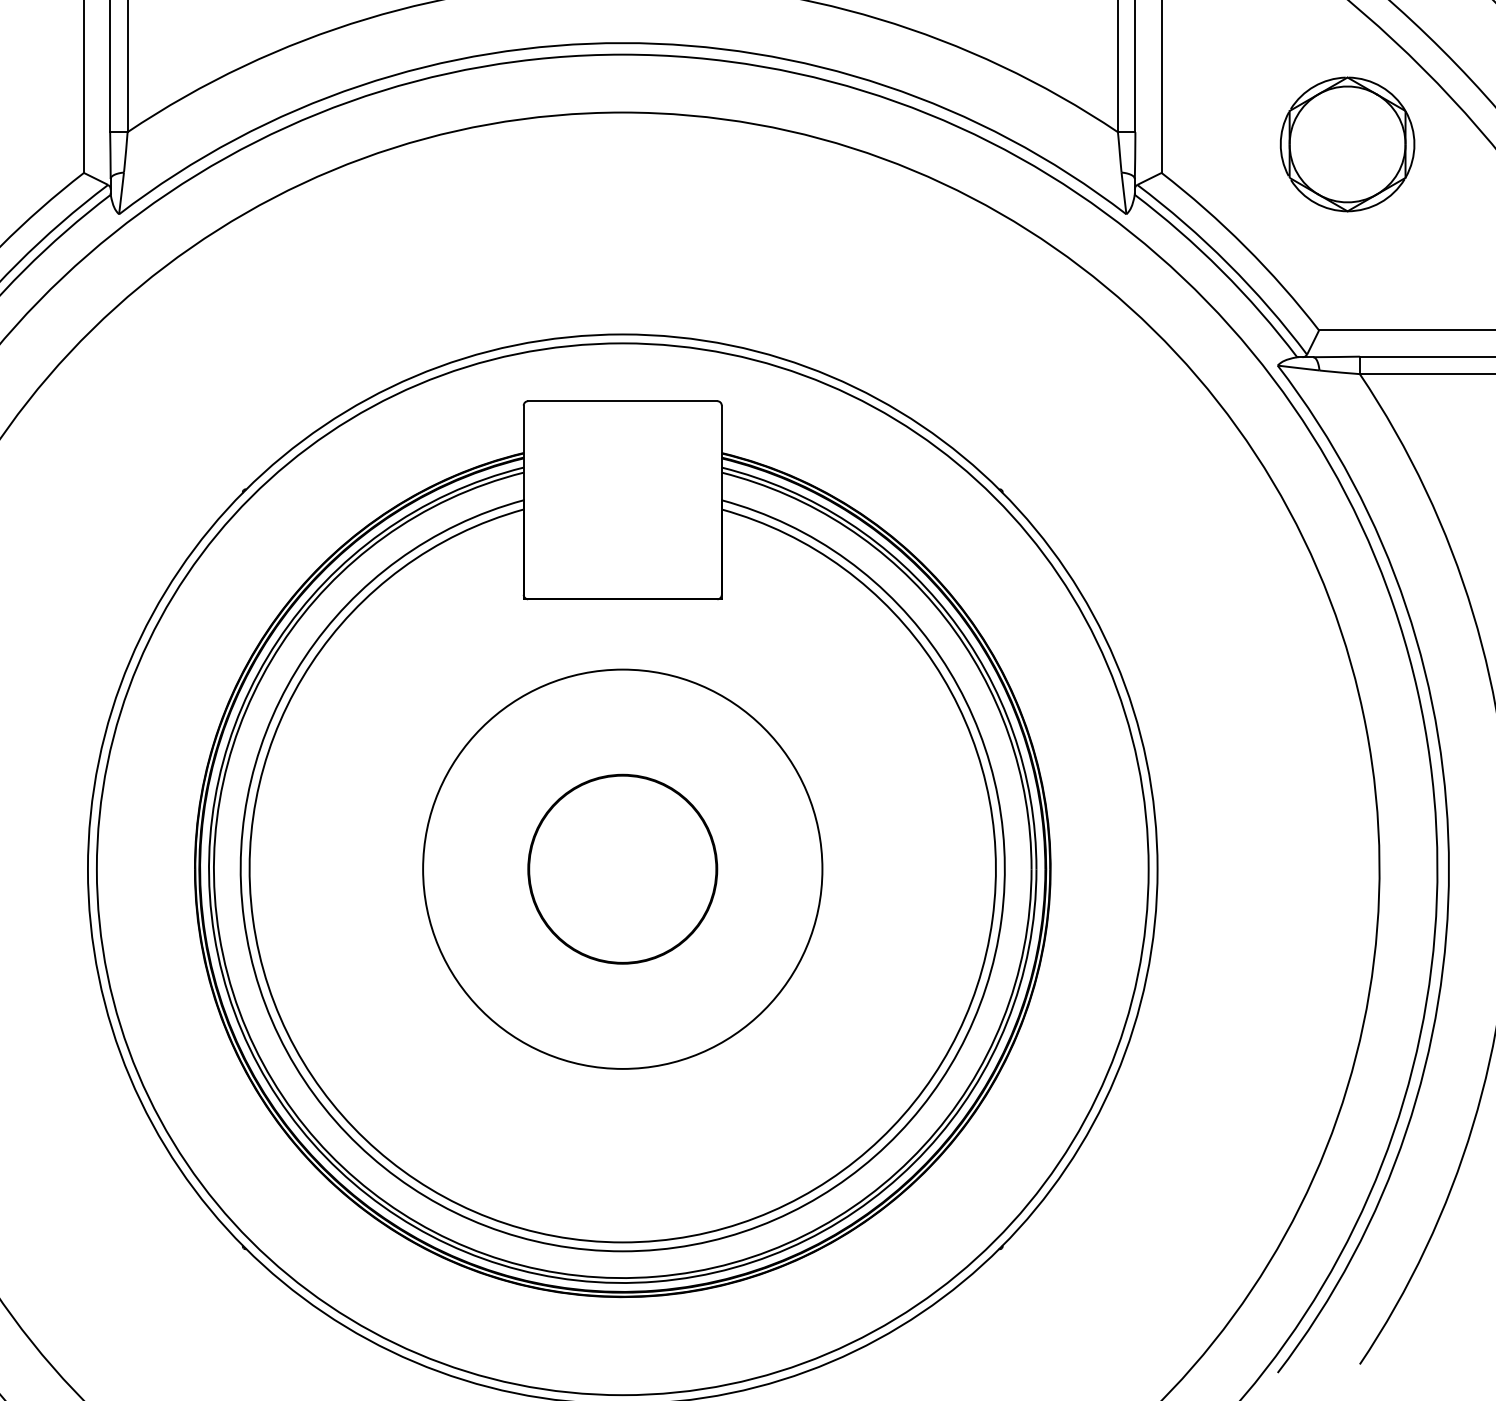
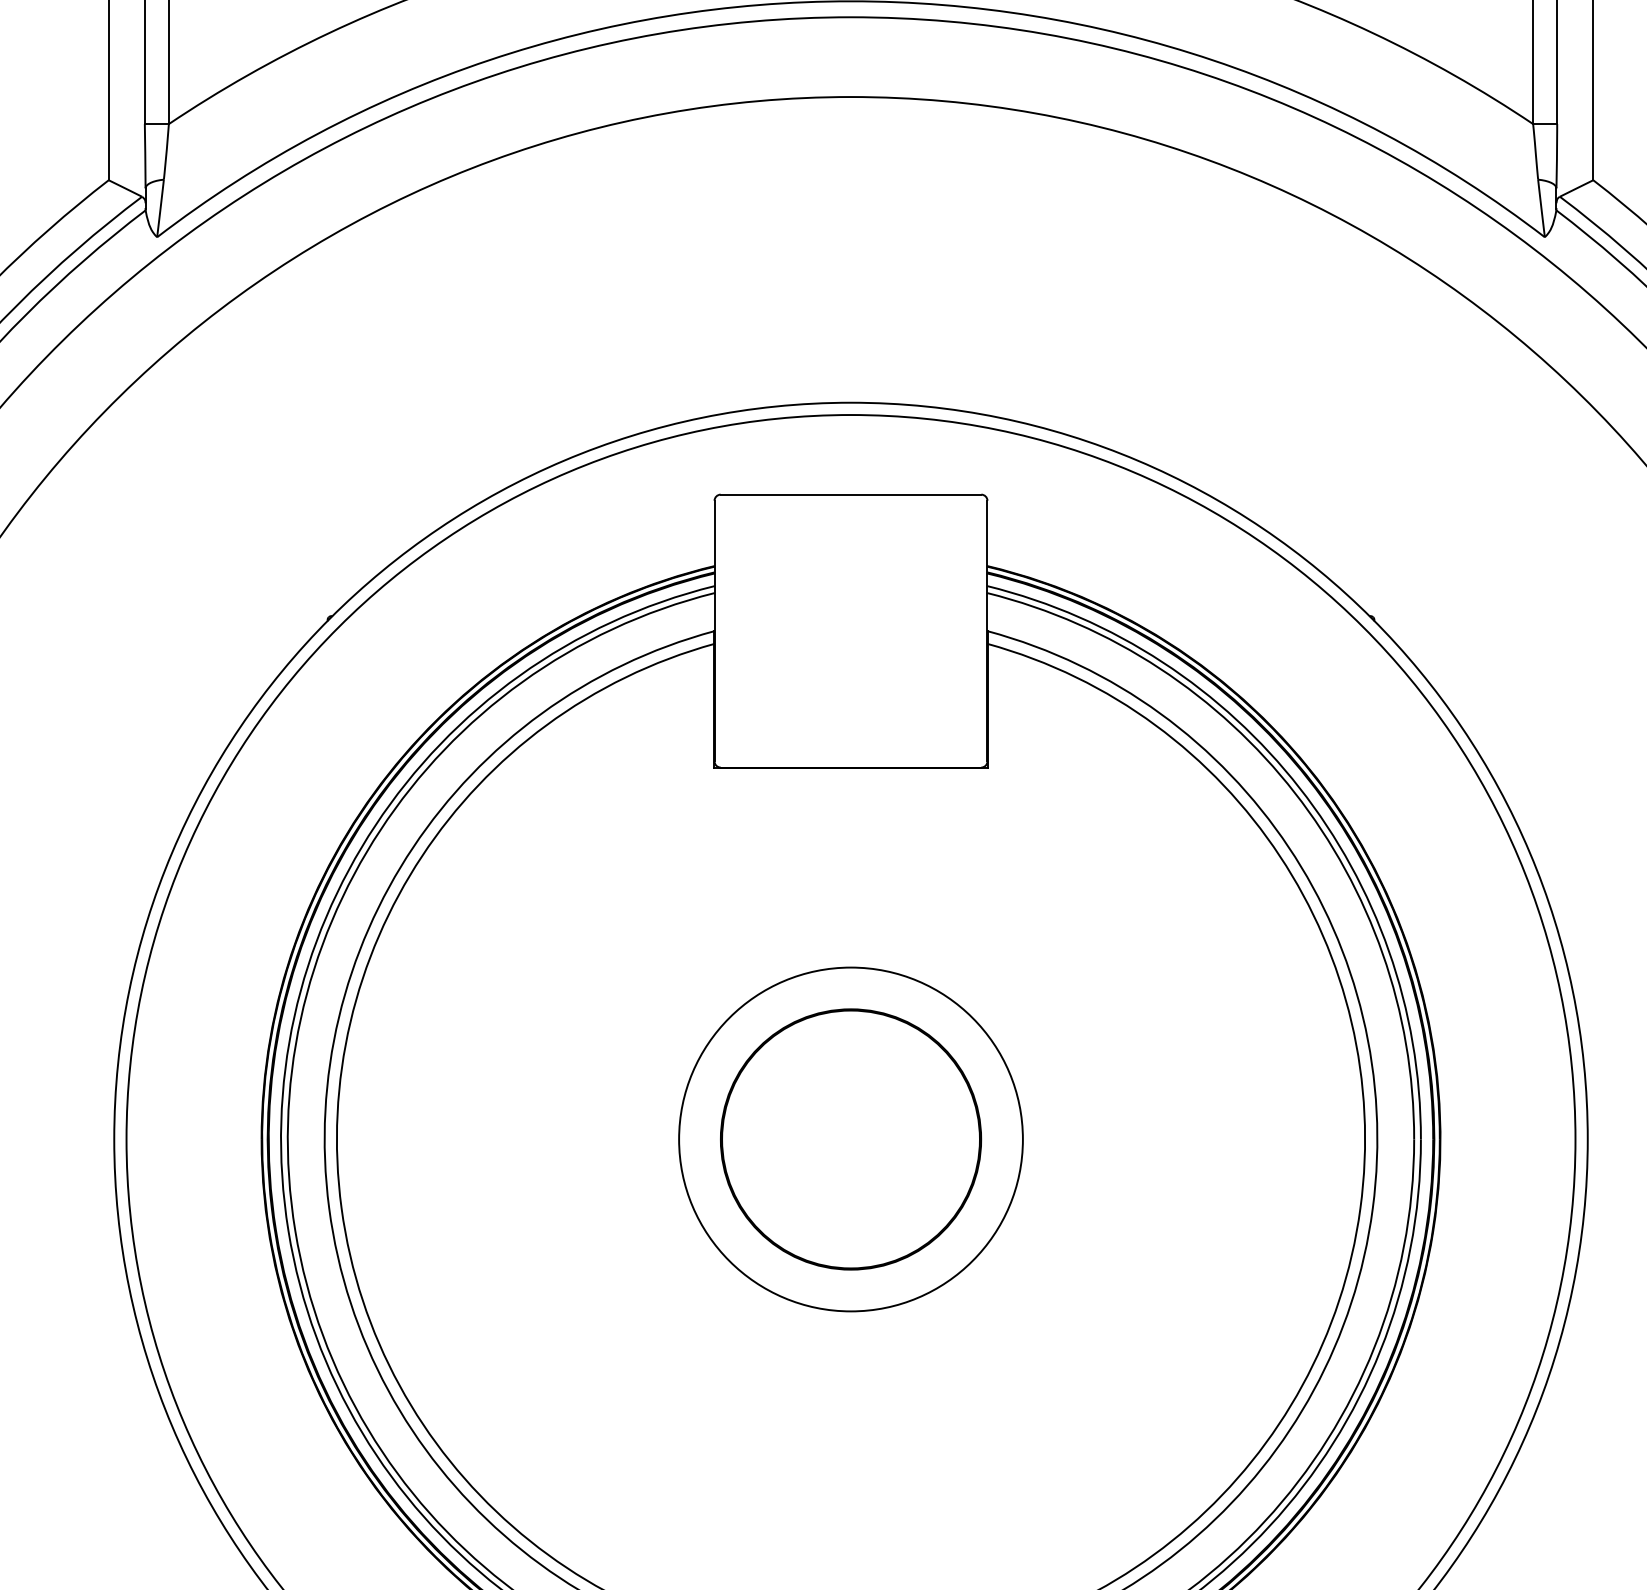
circle: (622, 869) -> (850, 1139), size x0.62

